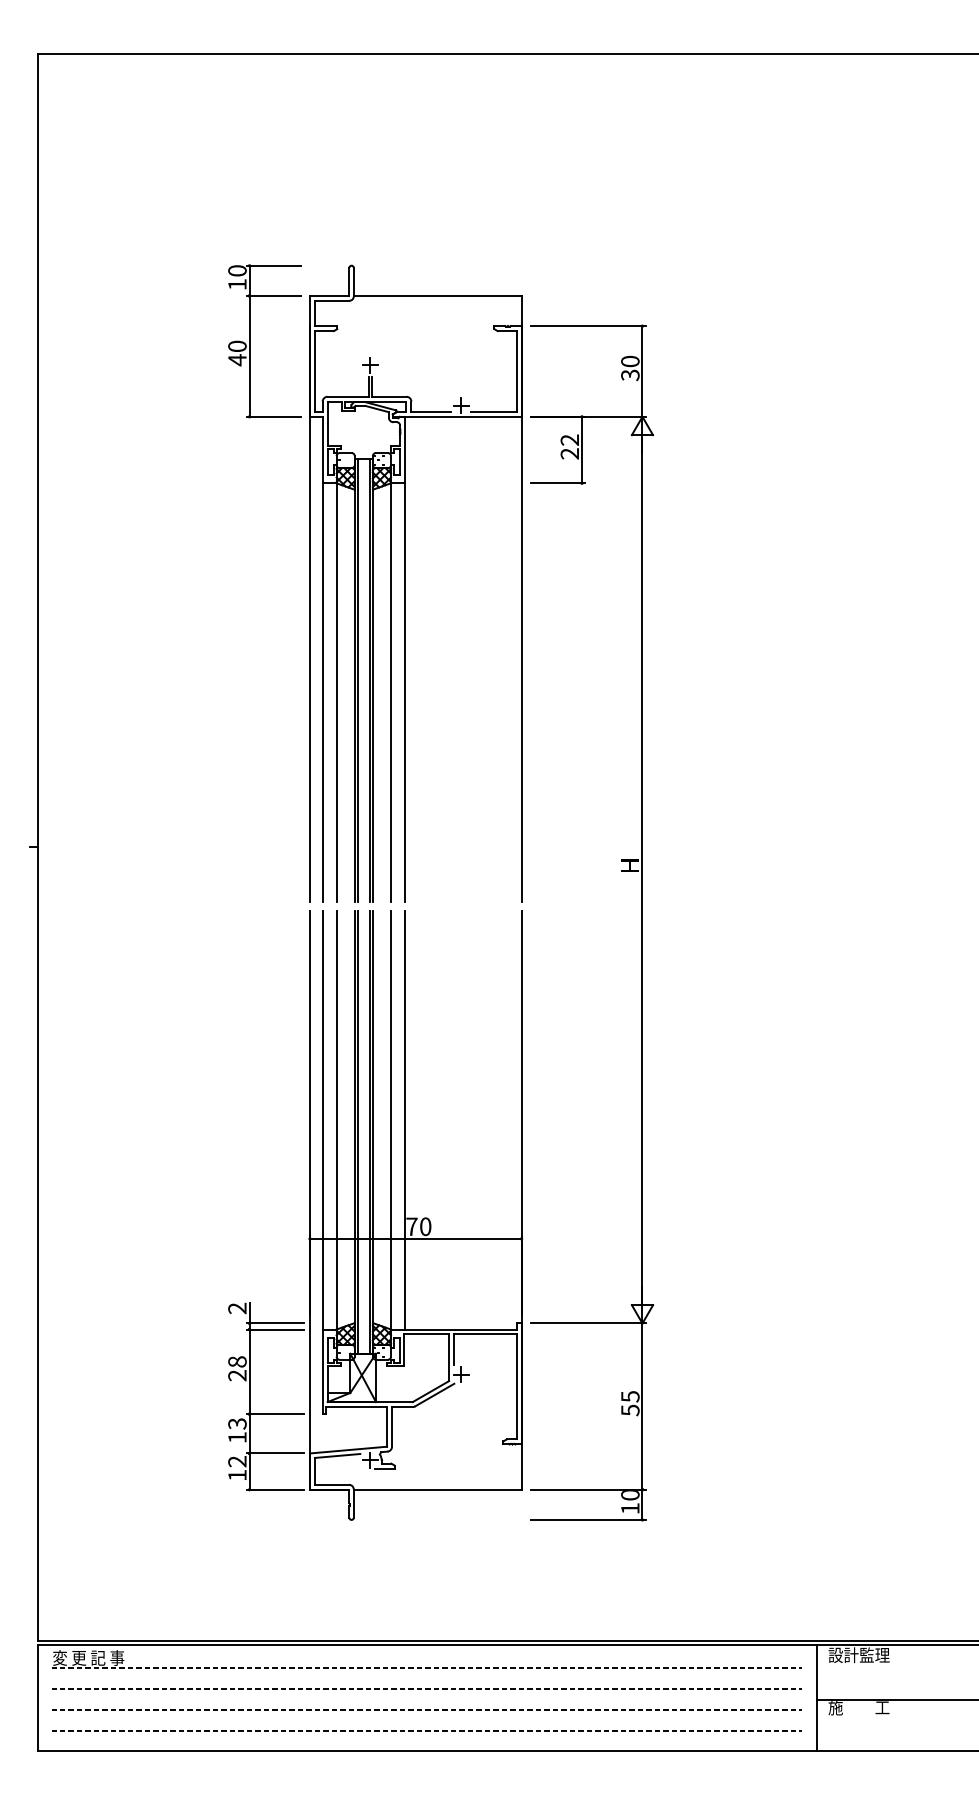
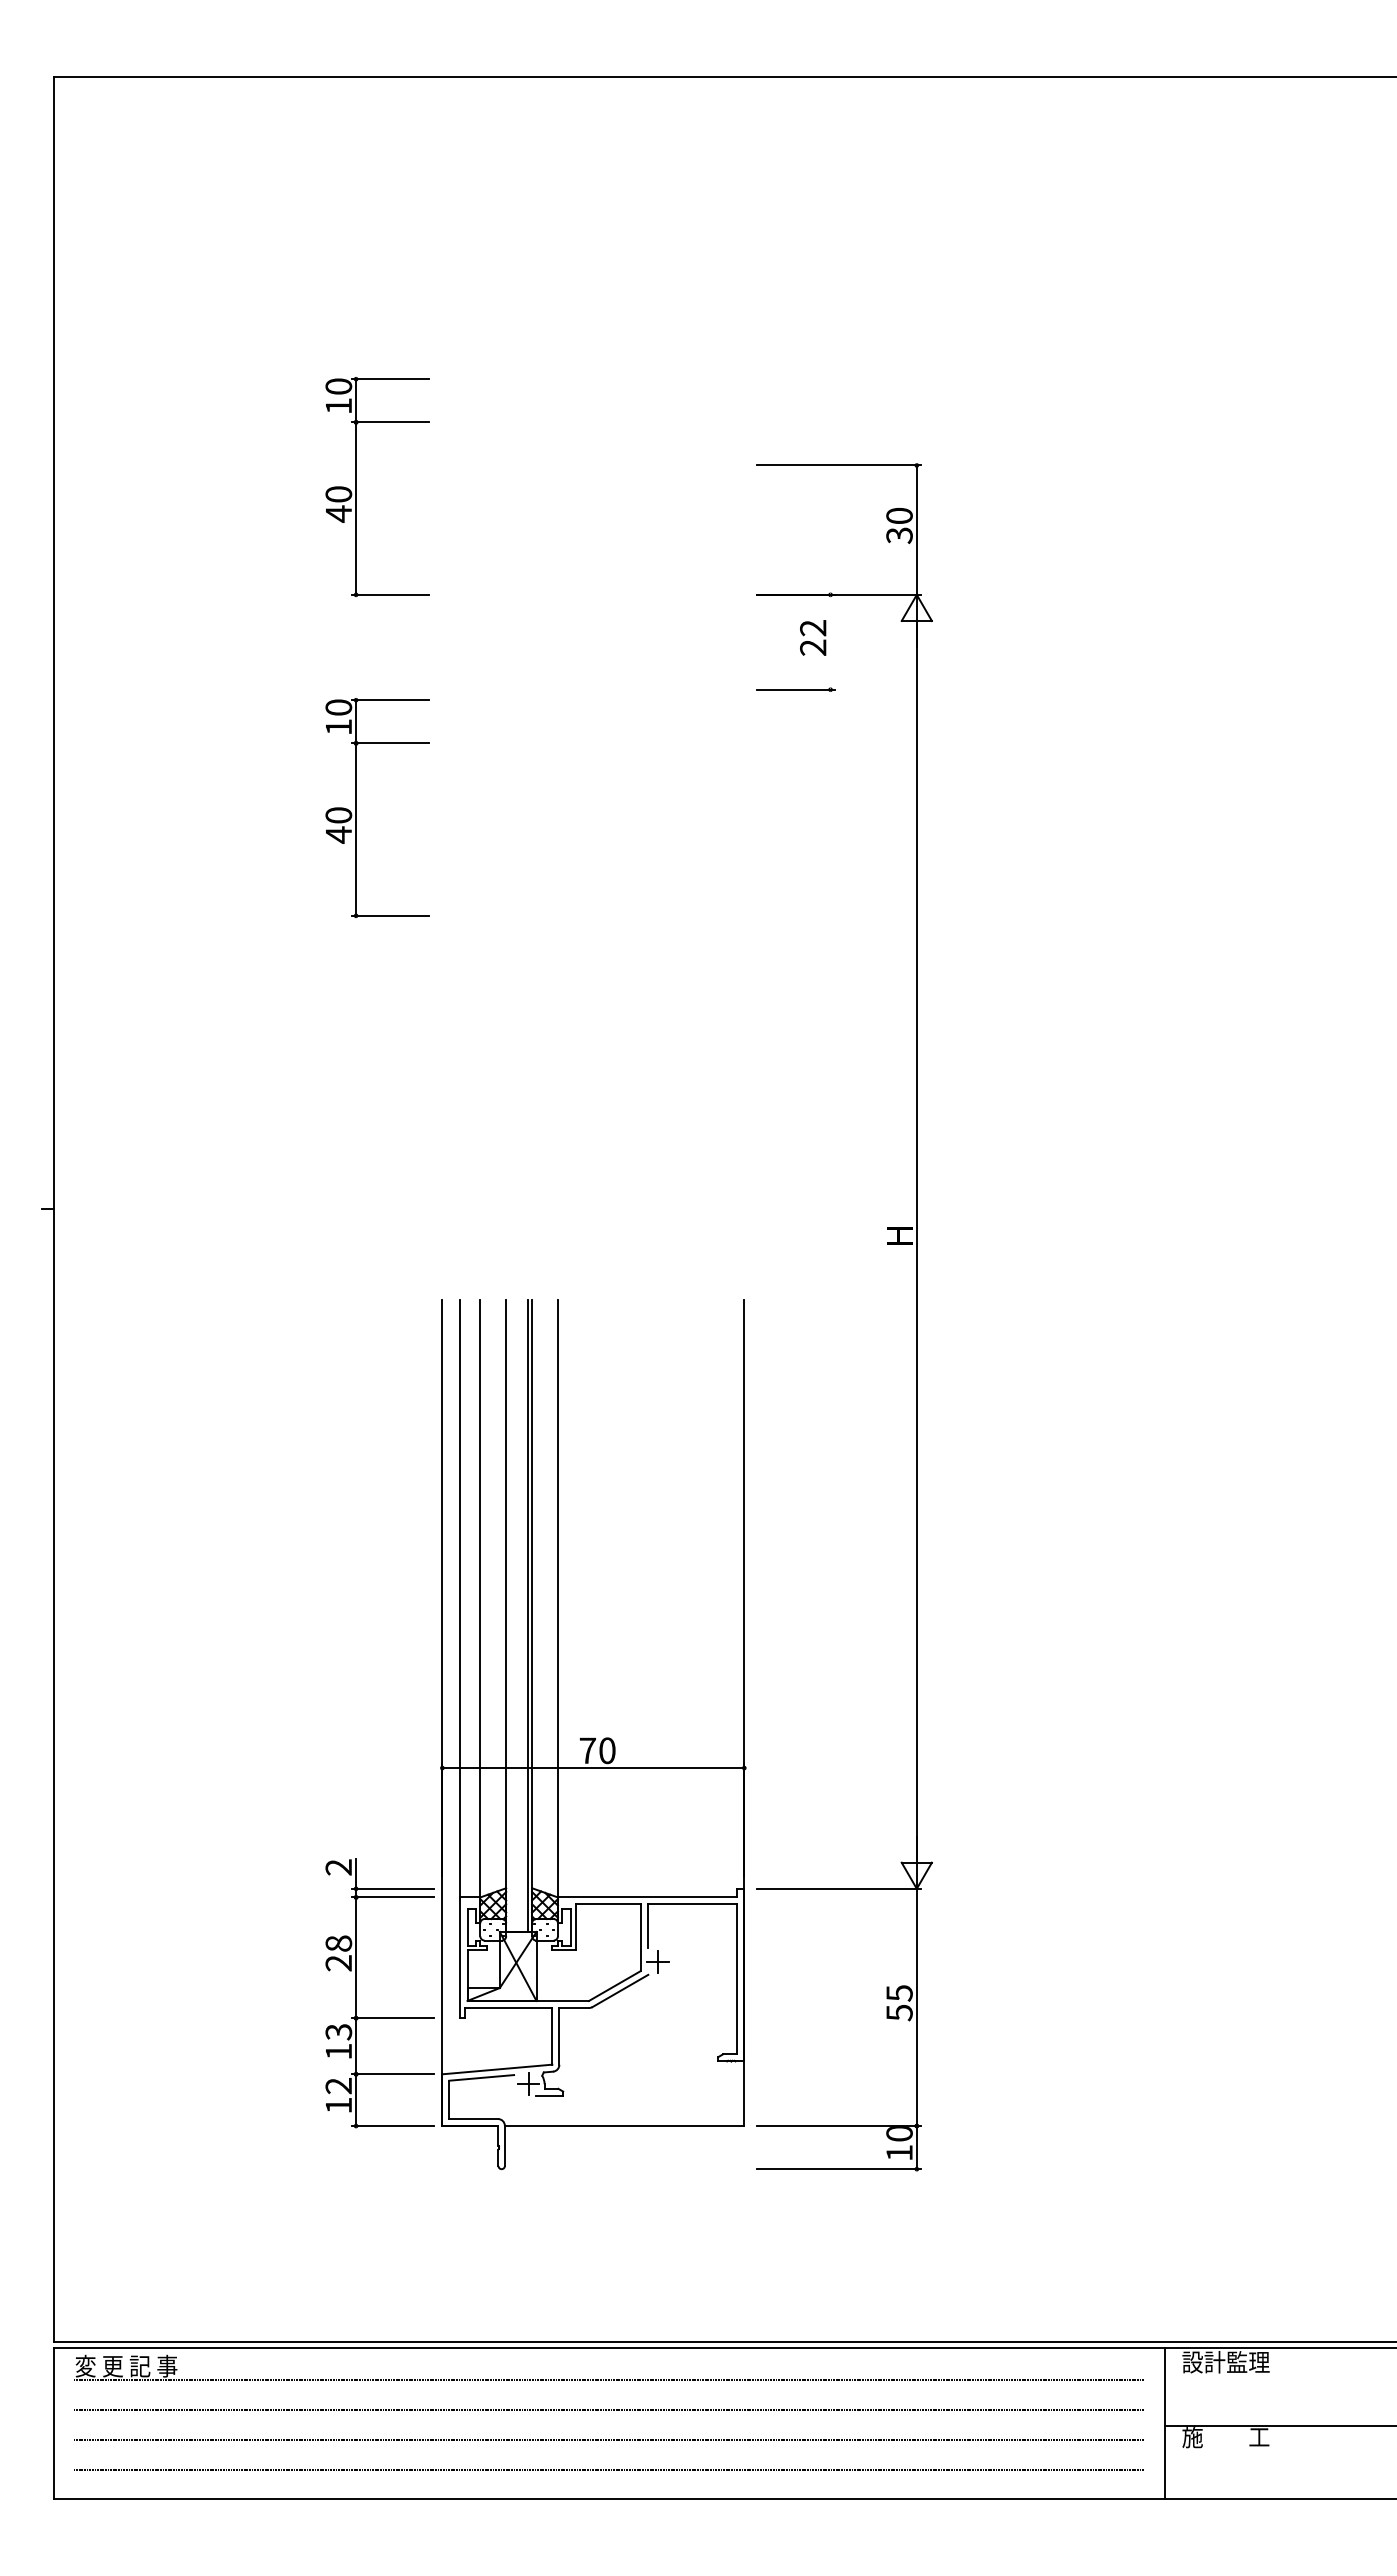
line: (581, 449) -> (830, 641), removed
part: (249, 565) -> (356, 807), added
part: (405, 583) -> (578, 832), removed
line: (404, 1120) -> (577, 1598), removed
line: (357, 1131) -> (510, 1615), removed

